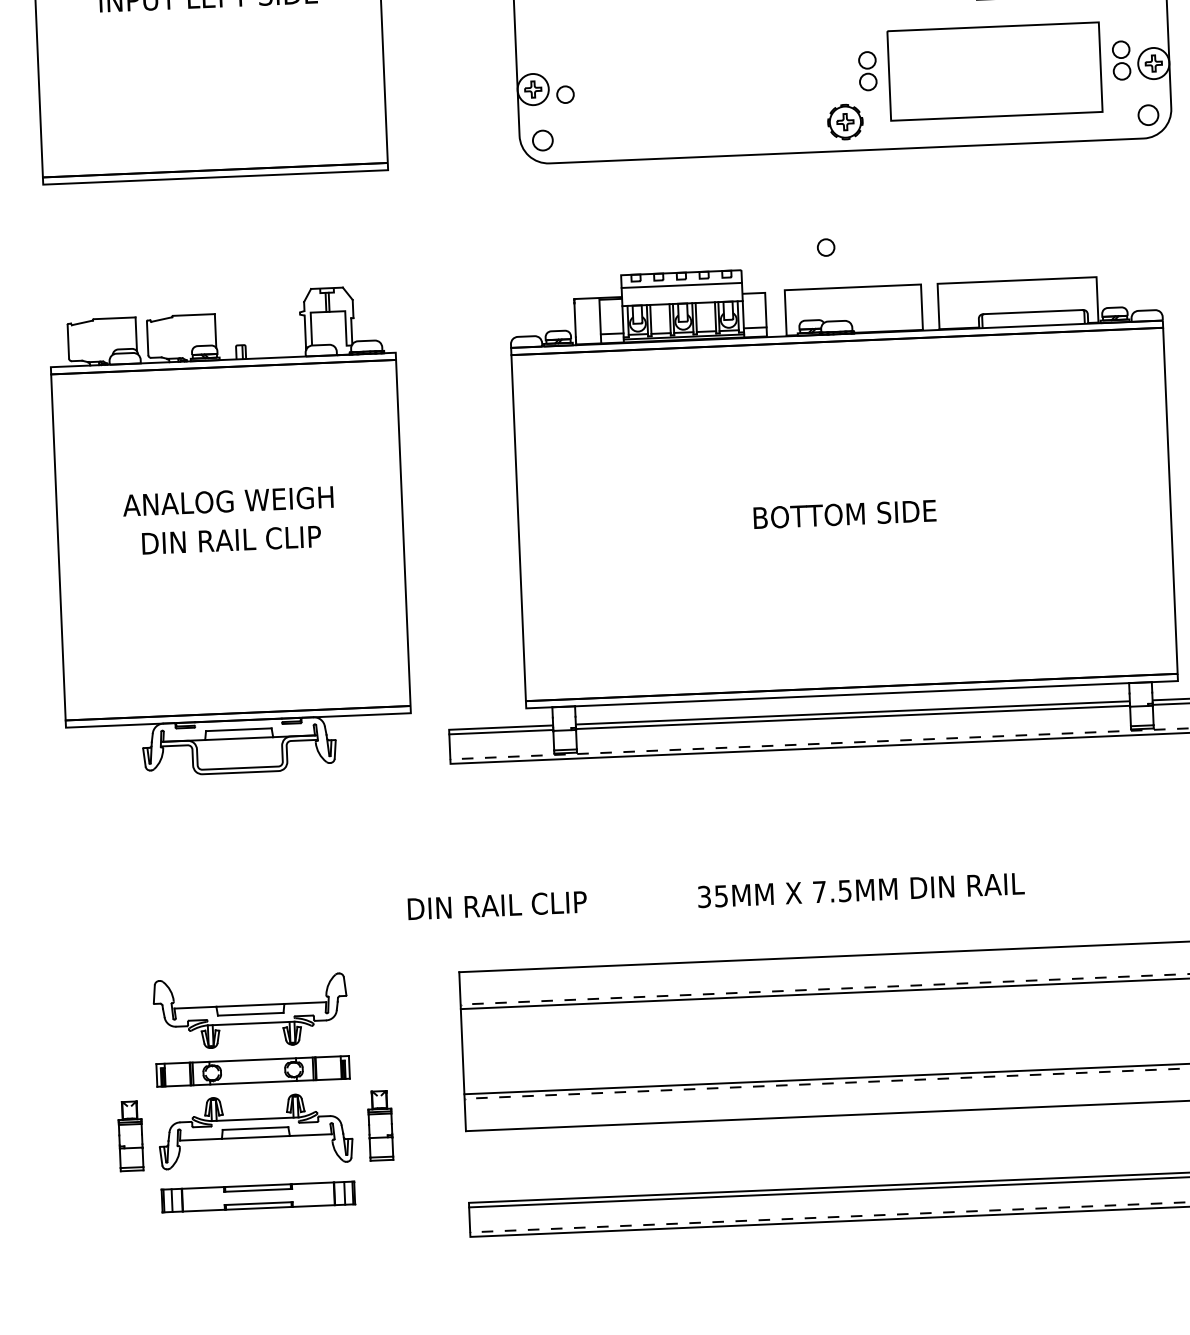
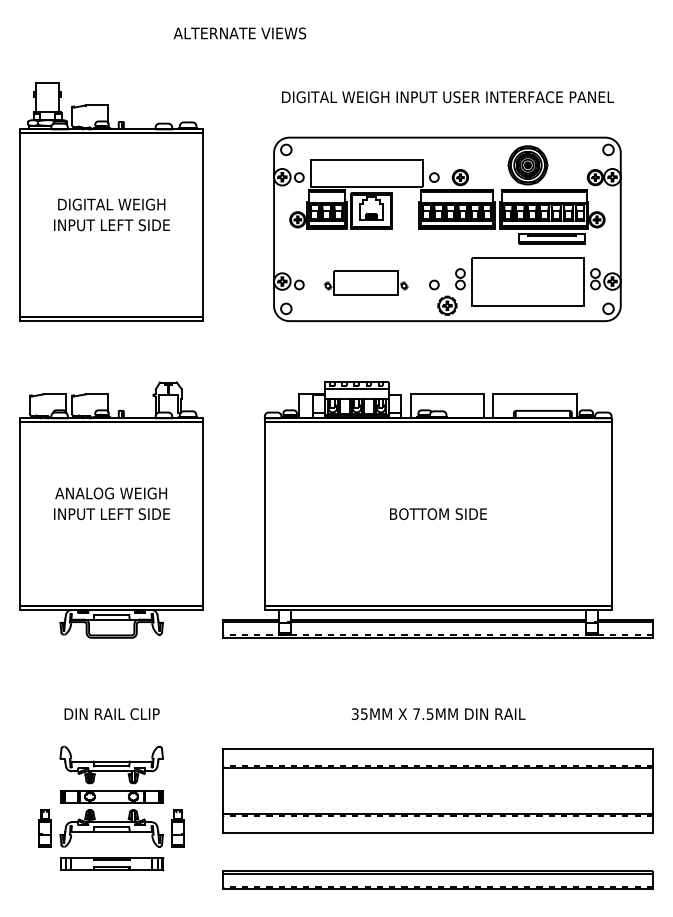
part: (689, 84) -> (365, 282), added
circle: (826, 246) -> (434, 284), moved
text: (230, 540) -> (111, 514), DIN RAIL CLIP -> INPUT LEFT SIDE
text: (496, 904) -> (111, 713), moved

